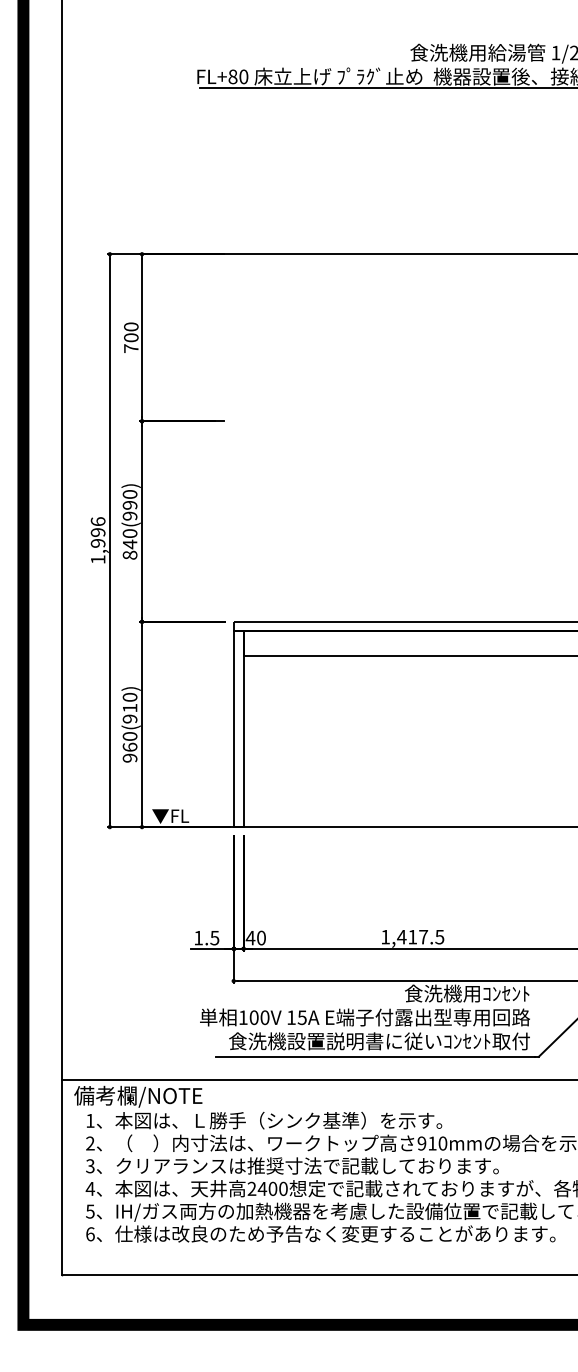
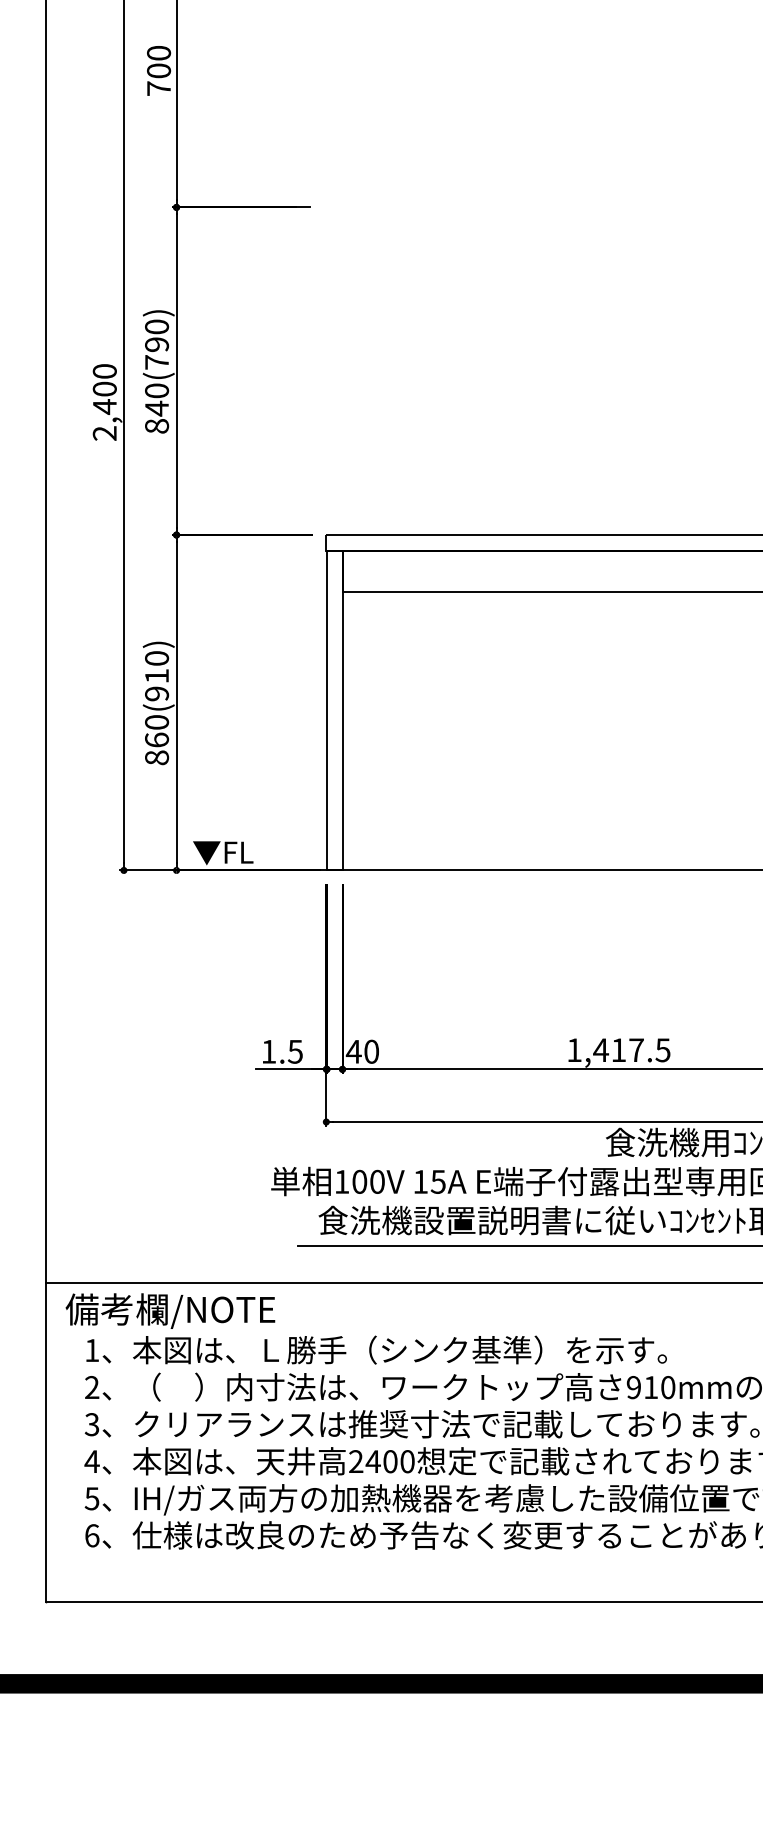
text: (129, 515) -> (156, 361), 840(990) -> 840(790)
text: (97, 540) -> (103, 402), 1,996 -> 2,400
text: (129, 757) -> (156, 756), 960(910) -> 860(910)

